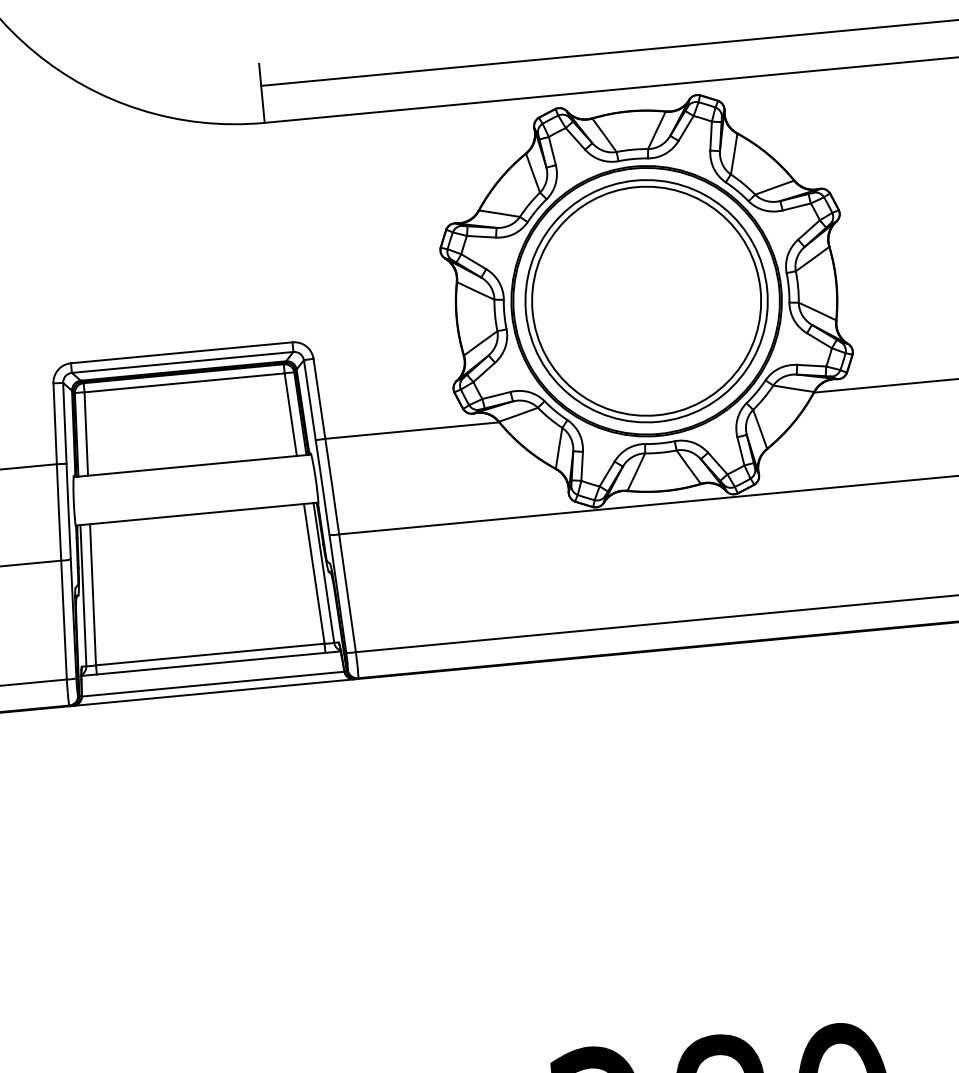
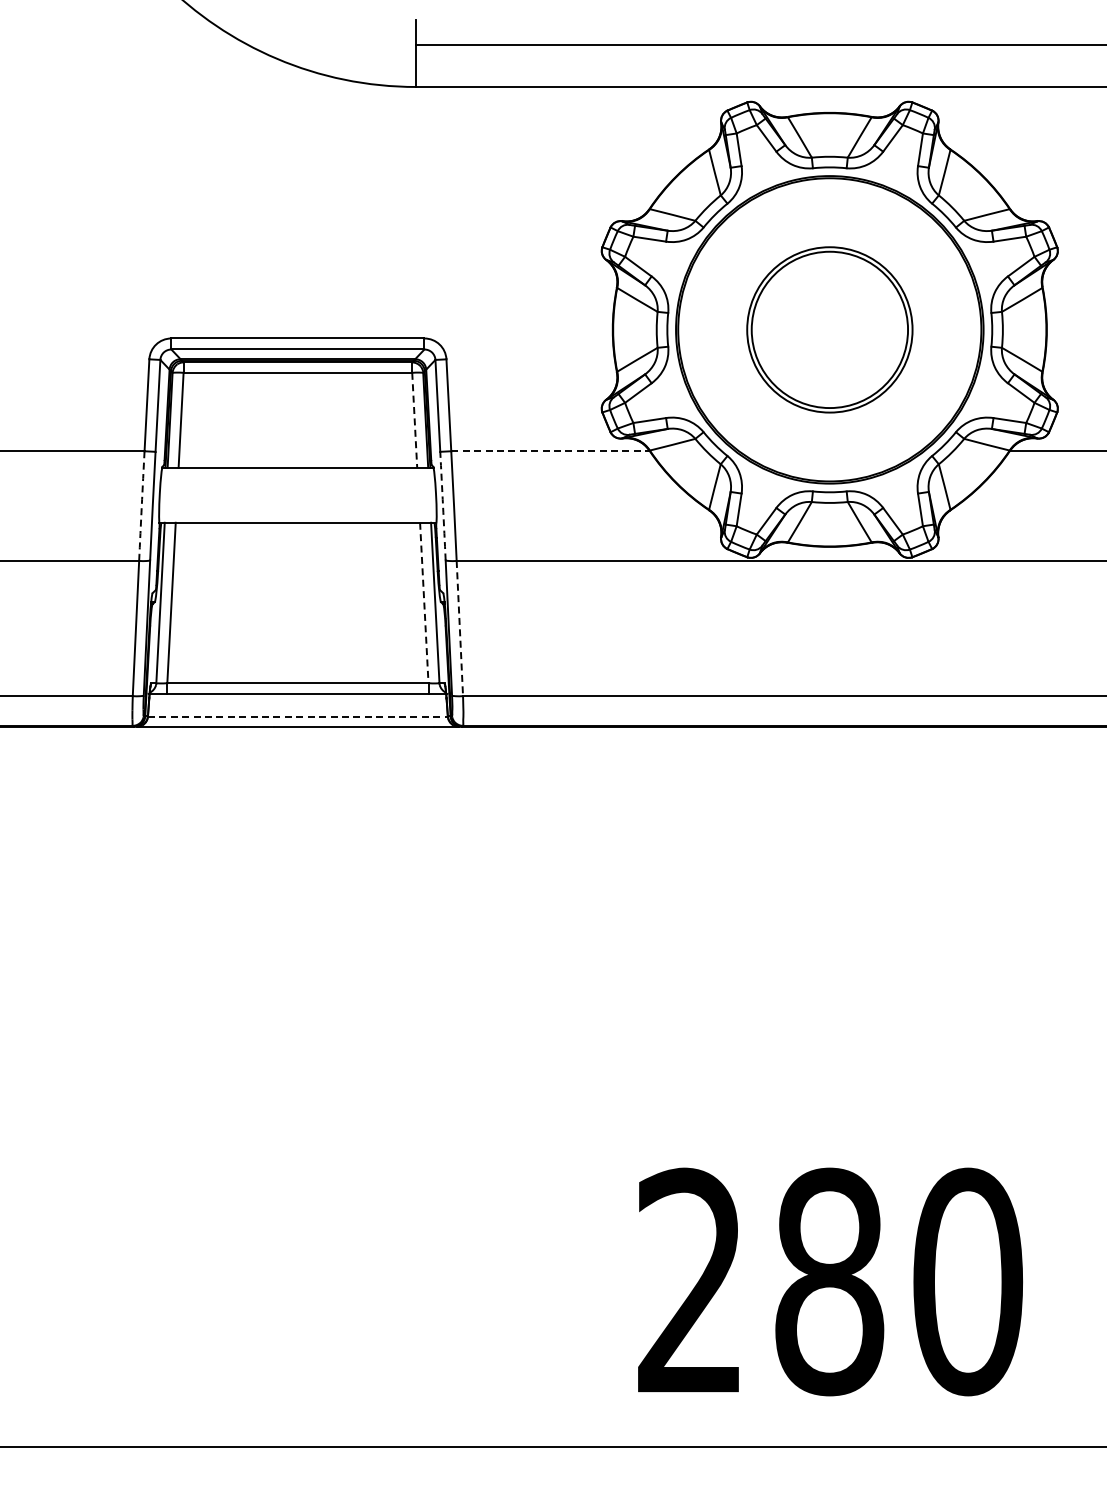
part: (646, 300) -> (829, 329), size x0.6
line: (290, 414) -> (414, 420), solid -> dashed
line: (412, 430) -> (550, 451), solid -> dashed
arc: (323, 487) -> (443, 506), solid -> dashed
arc: (58, 512) -> (141, 506), solid -> dashed
line: (314, 574) -> (424, 603), solid -> dashed
line: (347, 593) -> (459, 628), solid -> dashed
line: (212, 684) -> (297, 717), solid -> dashed

